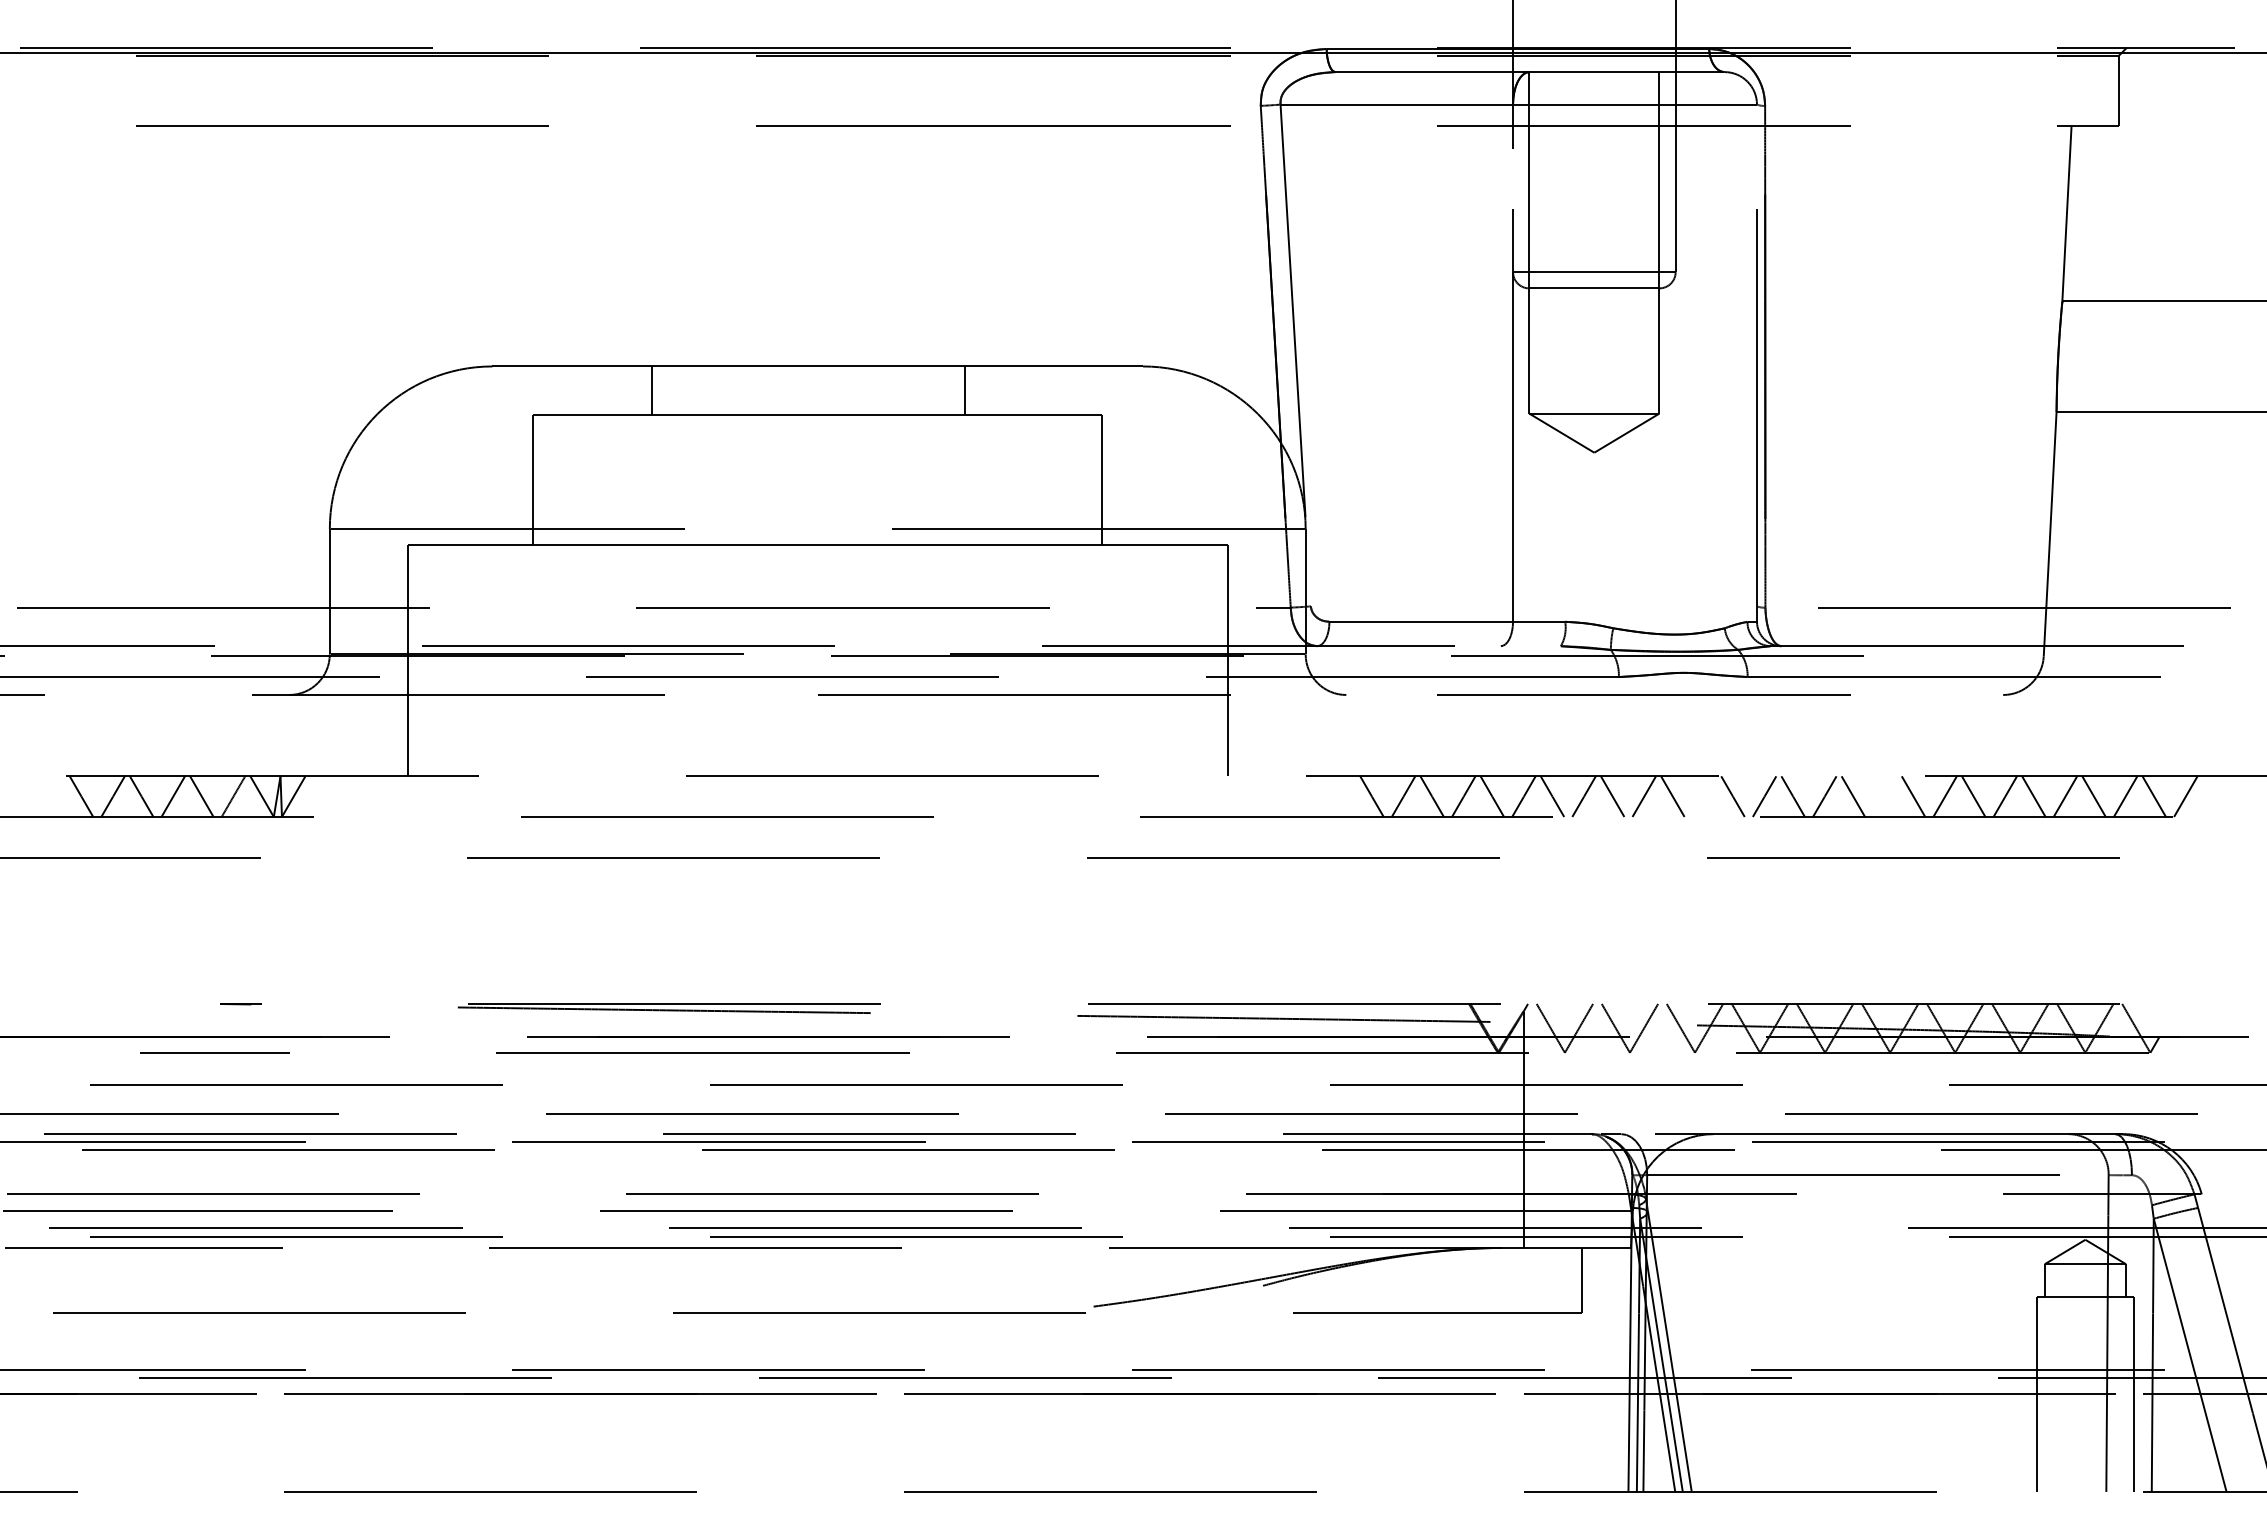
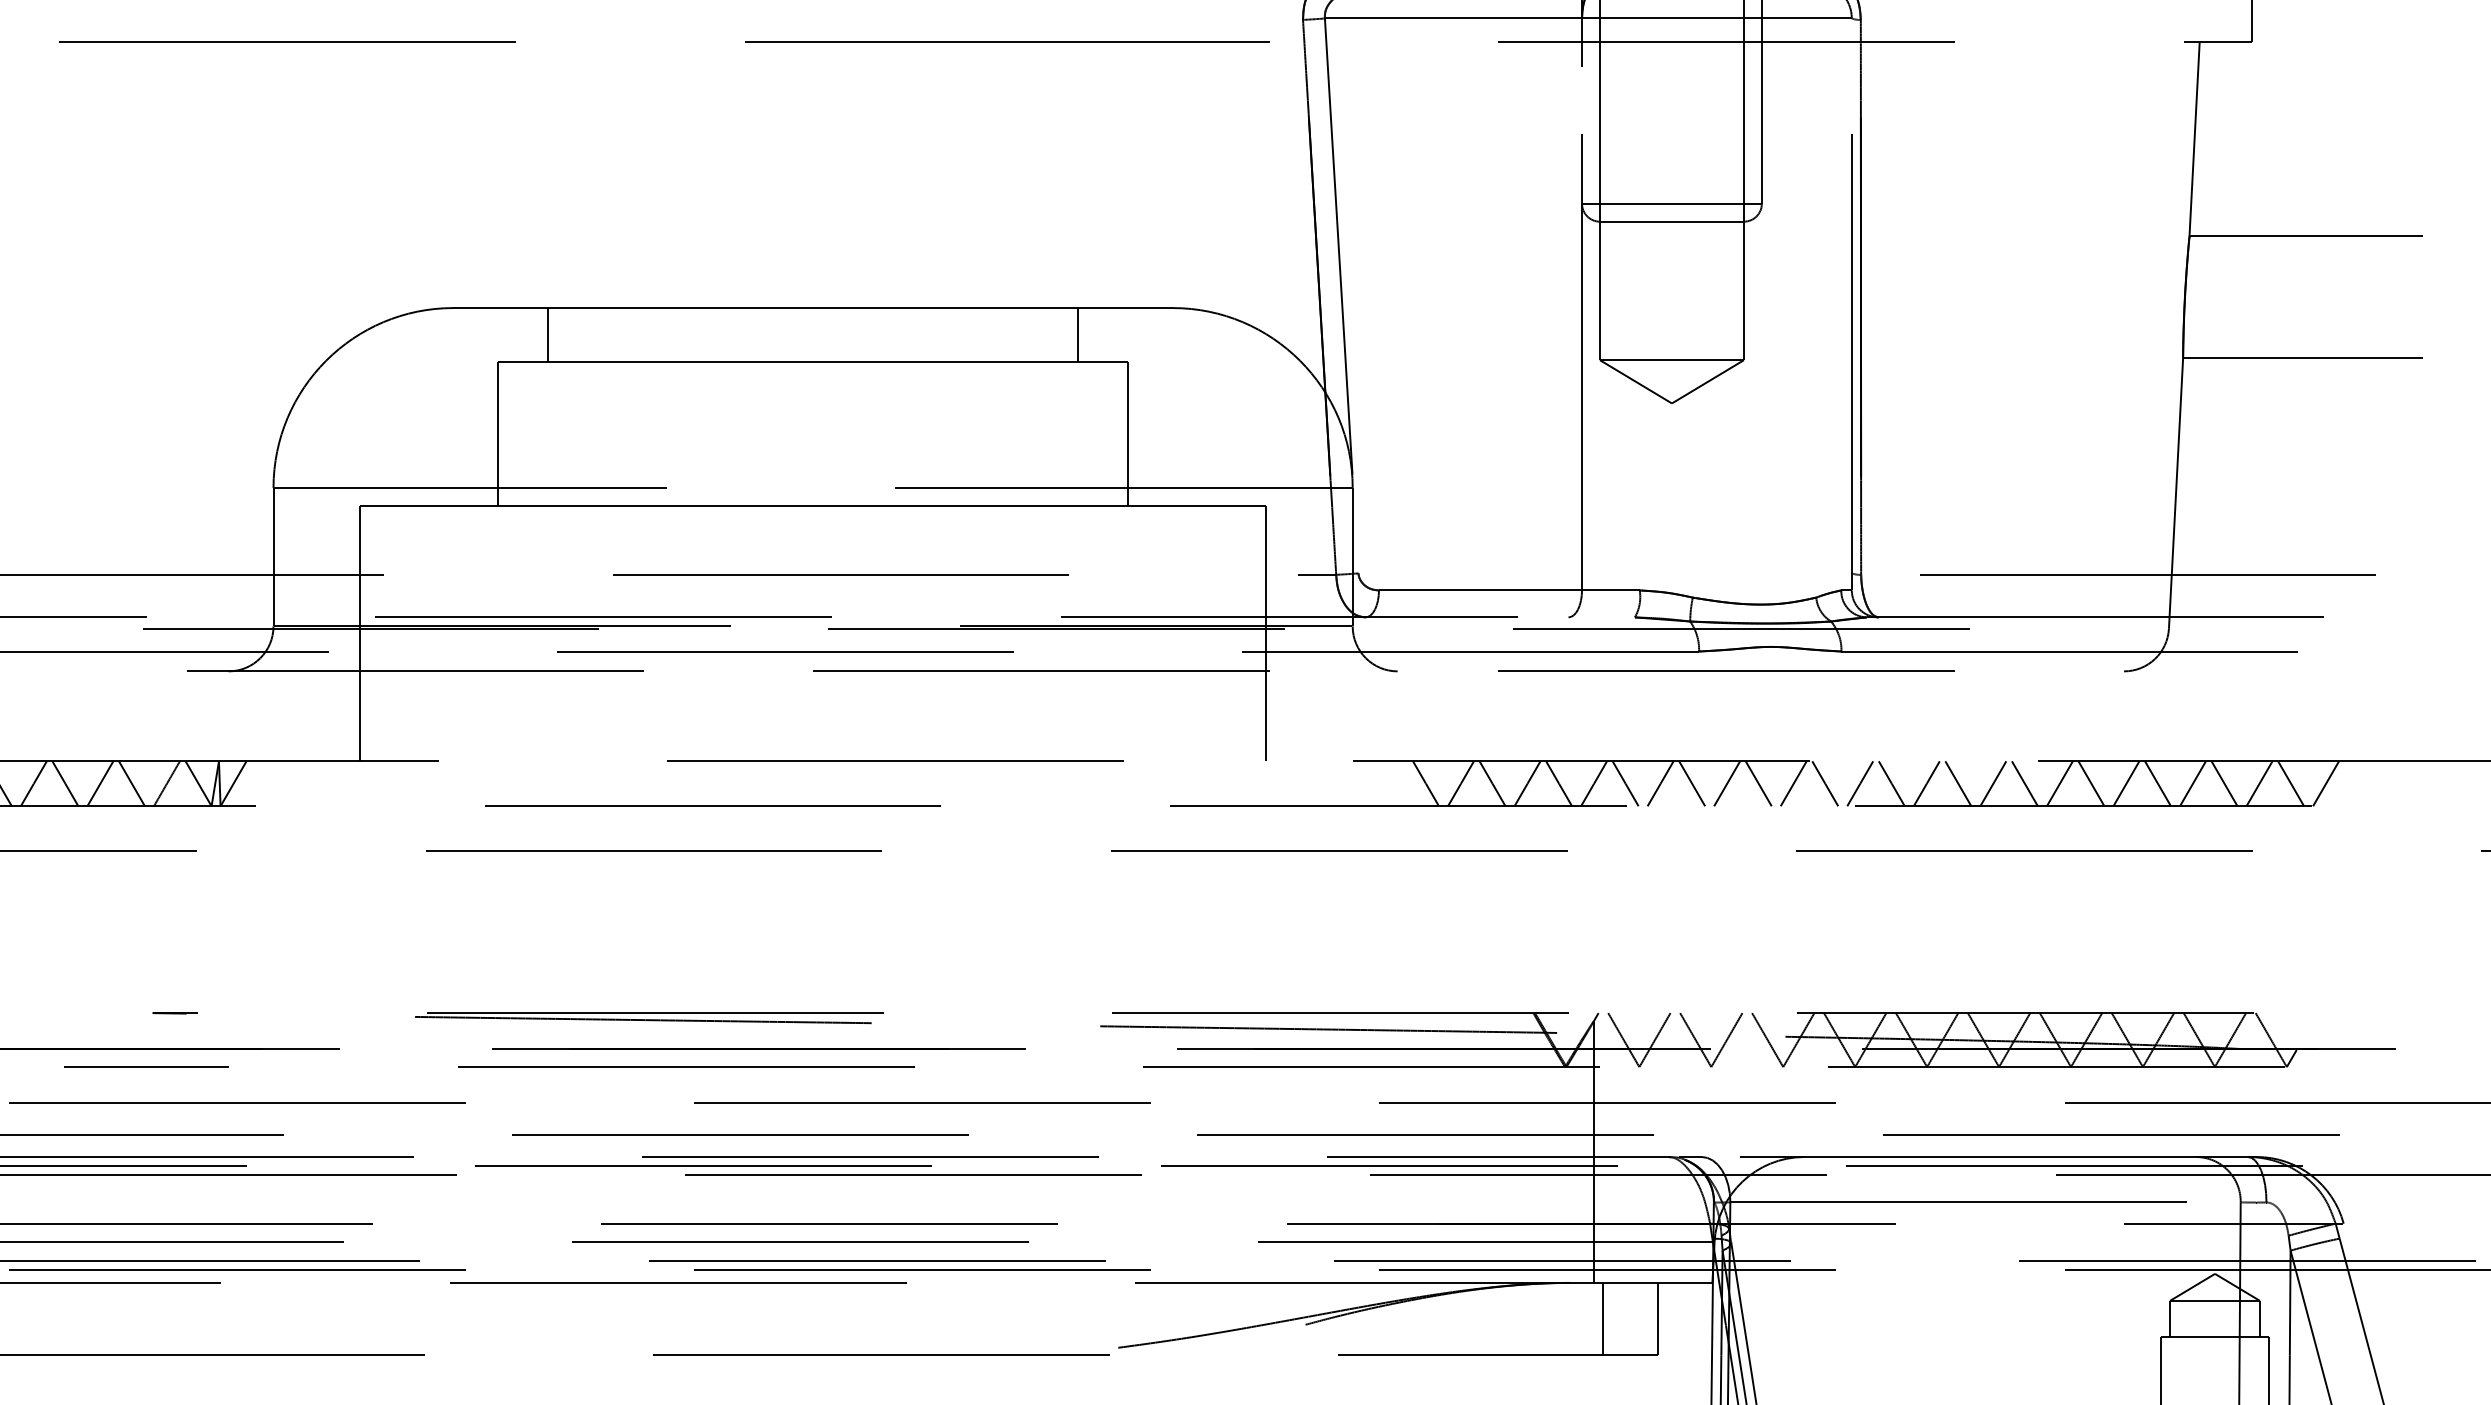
line: (651, 390) -> (547, 334), moved
line: (964, 390) -> (1078, 334), moved
line: (1704, 796) -> (1793, 783), added
line: (1884, 796) -> (1992, 783), added
line: (1531, 1280) -> (1602, 1318), added

